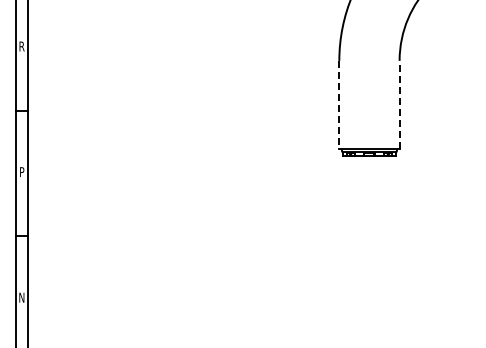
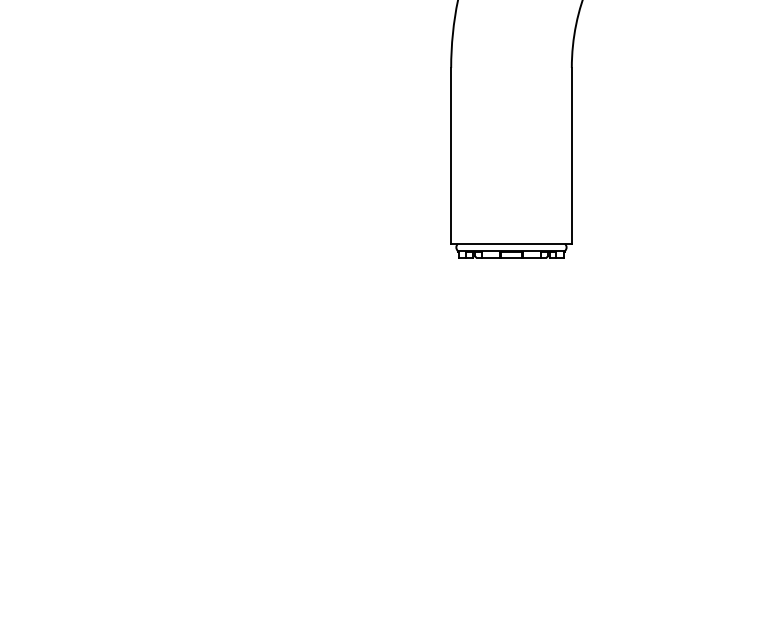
line: (339, 104) -> (451, 155), dashed -> solid
line: (399, 104) -> (571, 155), dashed -> solid

